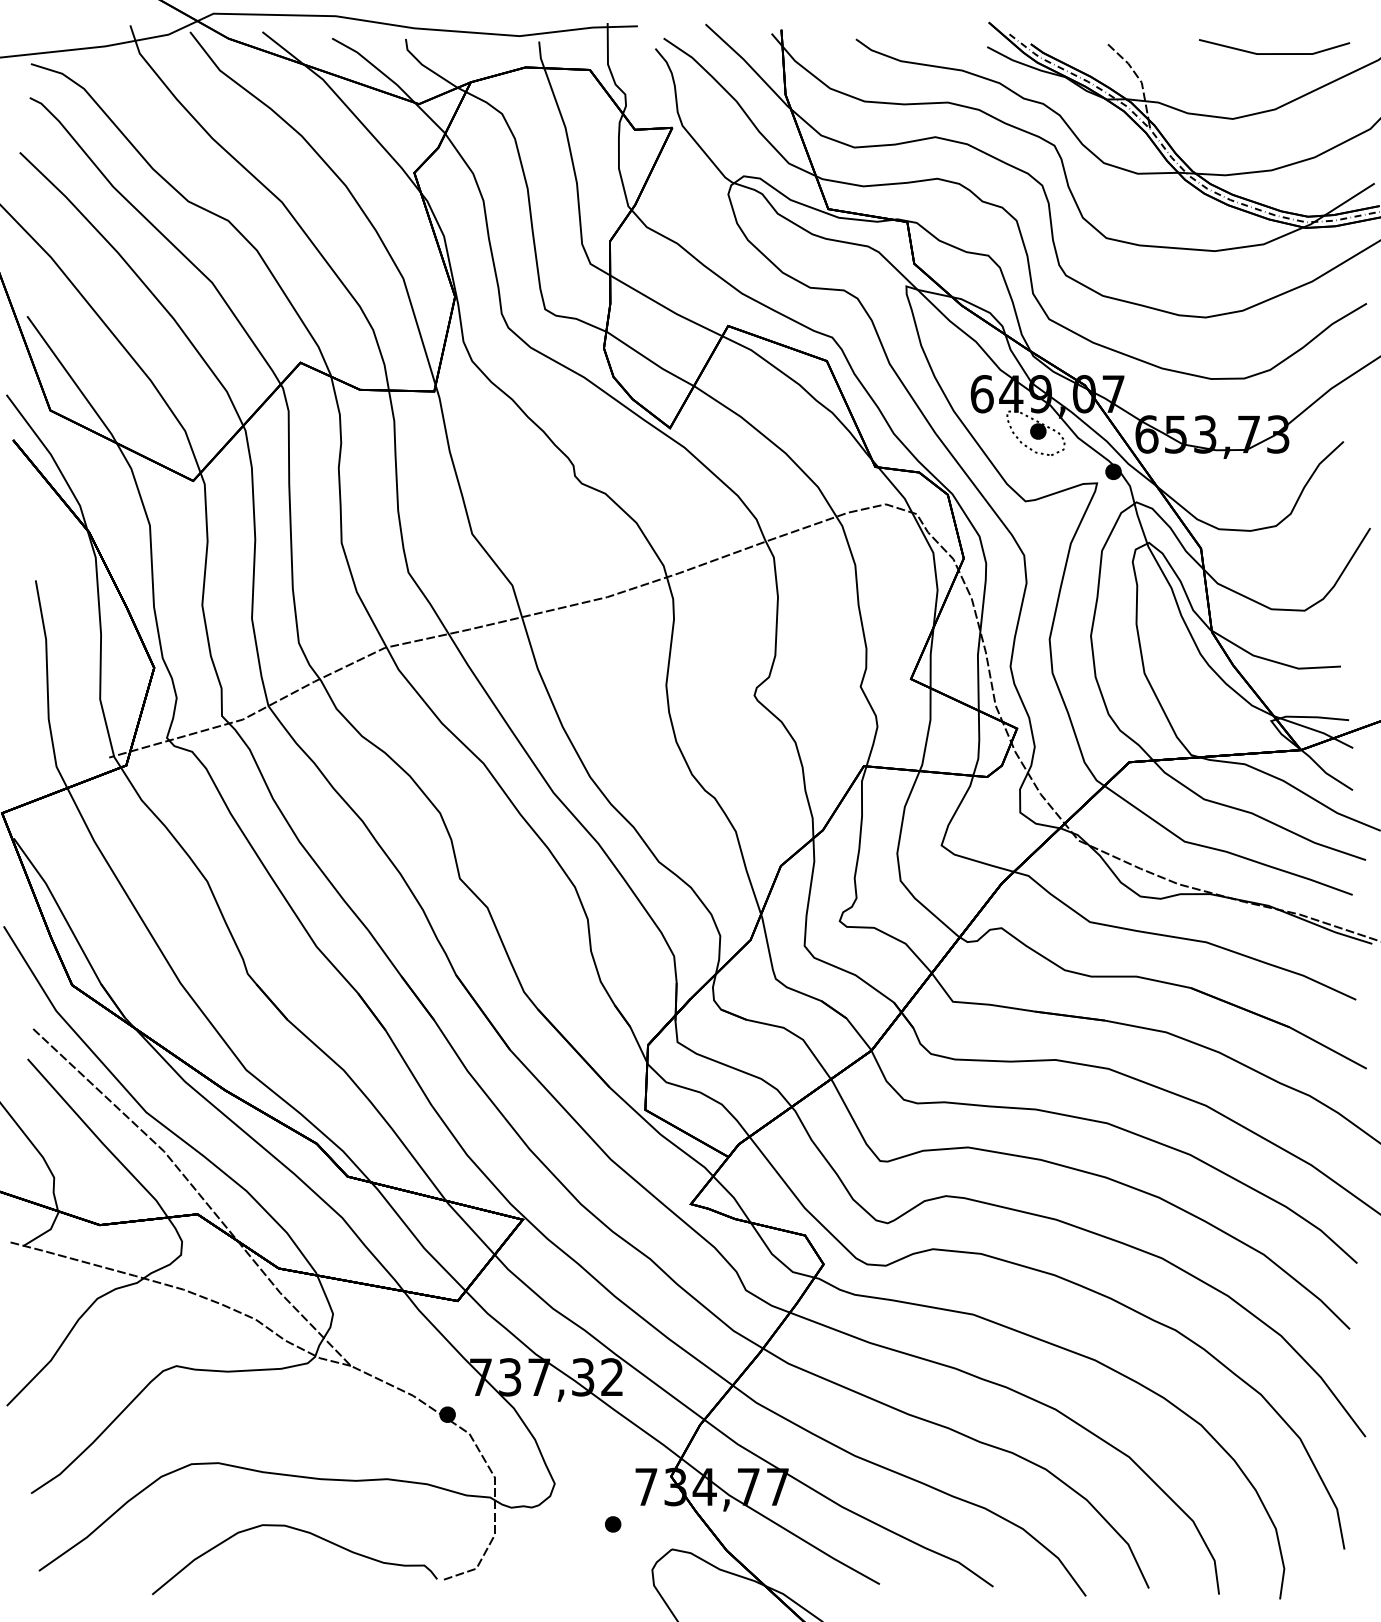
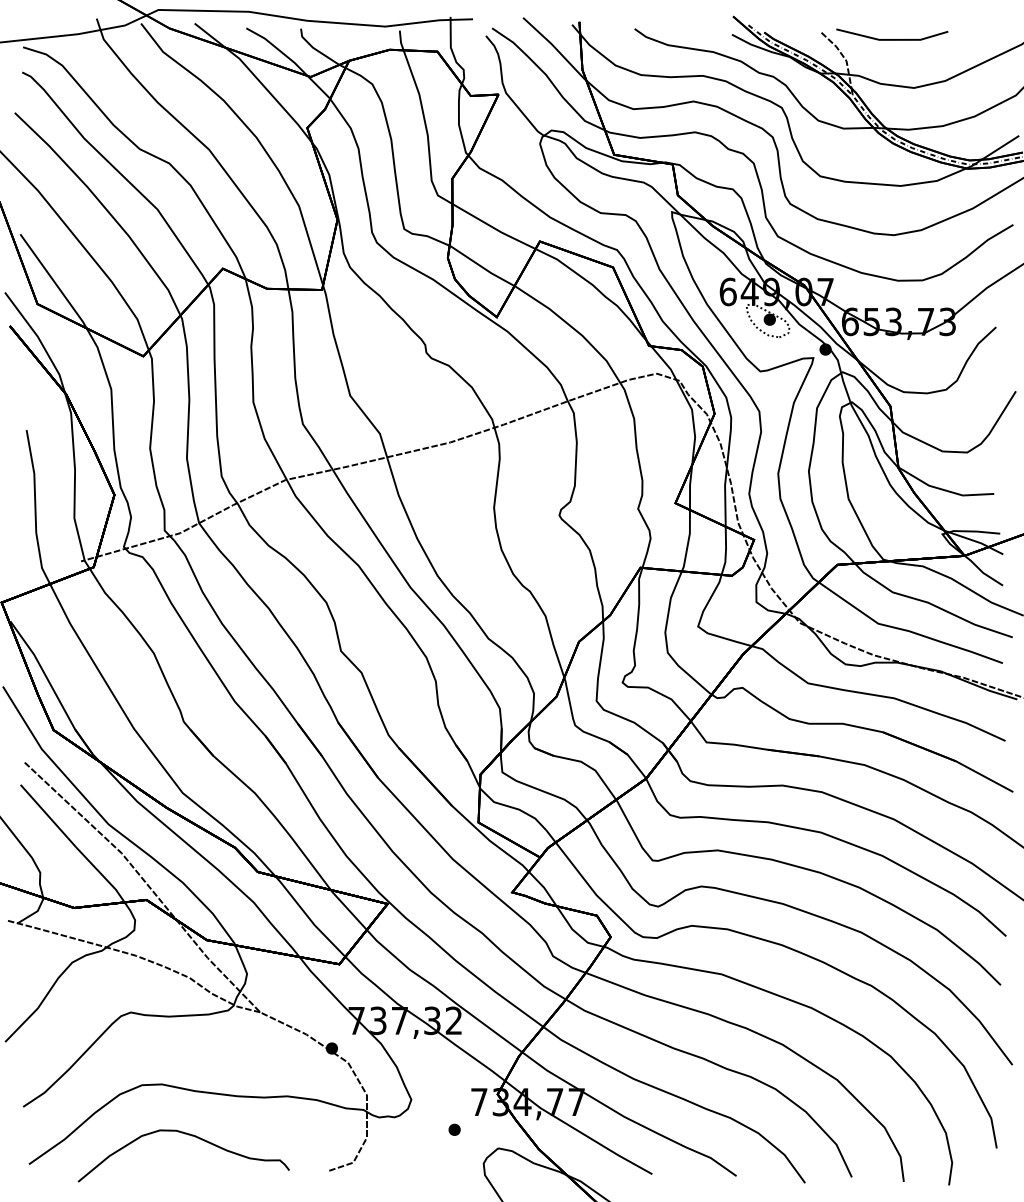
line: (1274, 53) -> (892, 39), moved
curve: (300, 1531) -> (188, 1135), moved

